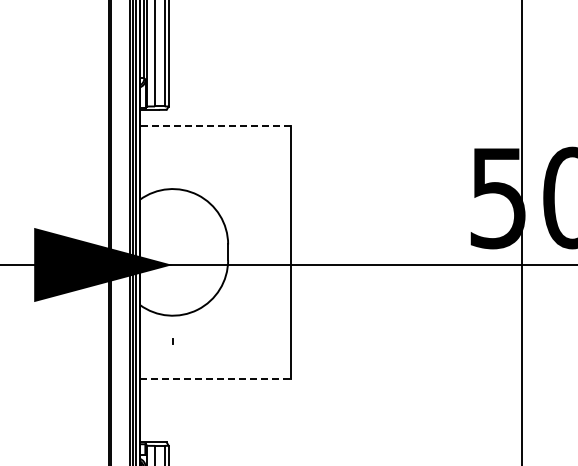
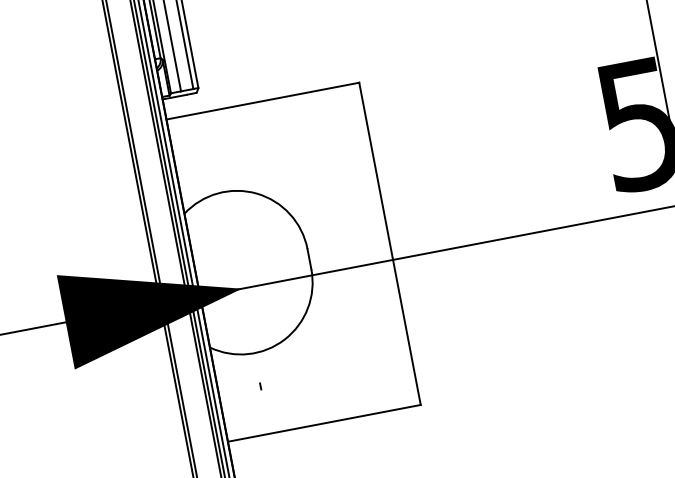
line: (215, 125) -> (262, 100), dashed -> solid
line: (215, 379) -> (324, 423), dashed -> solid

